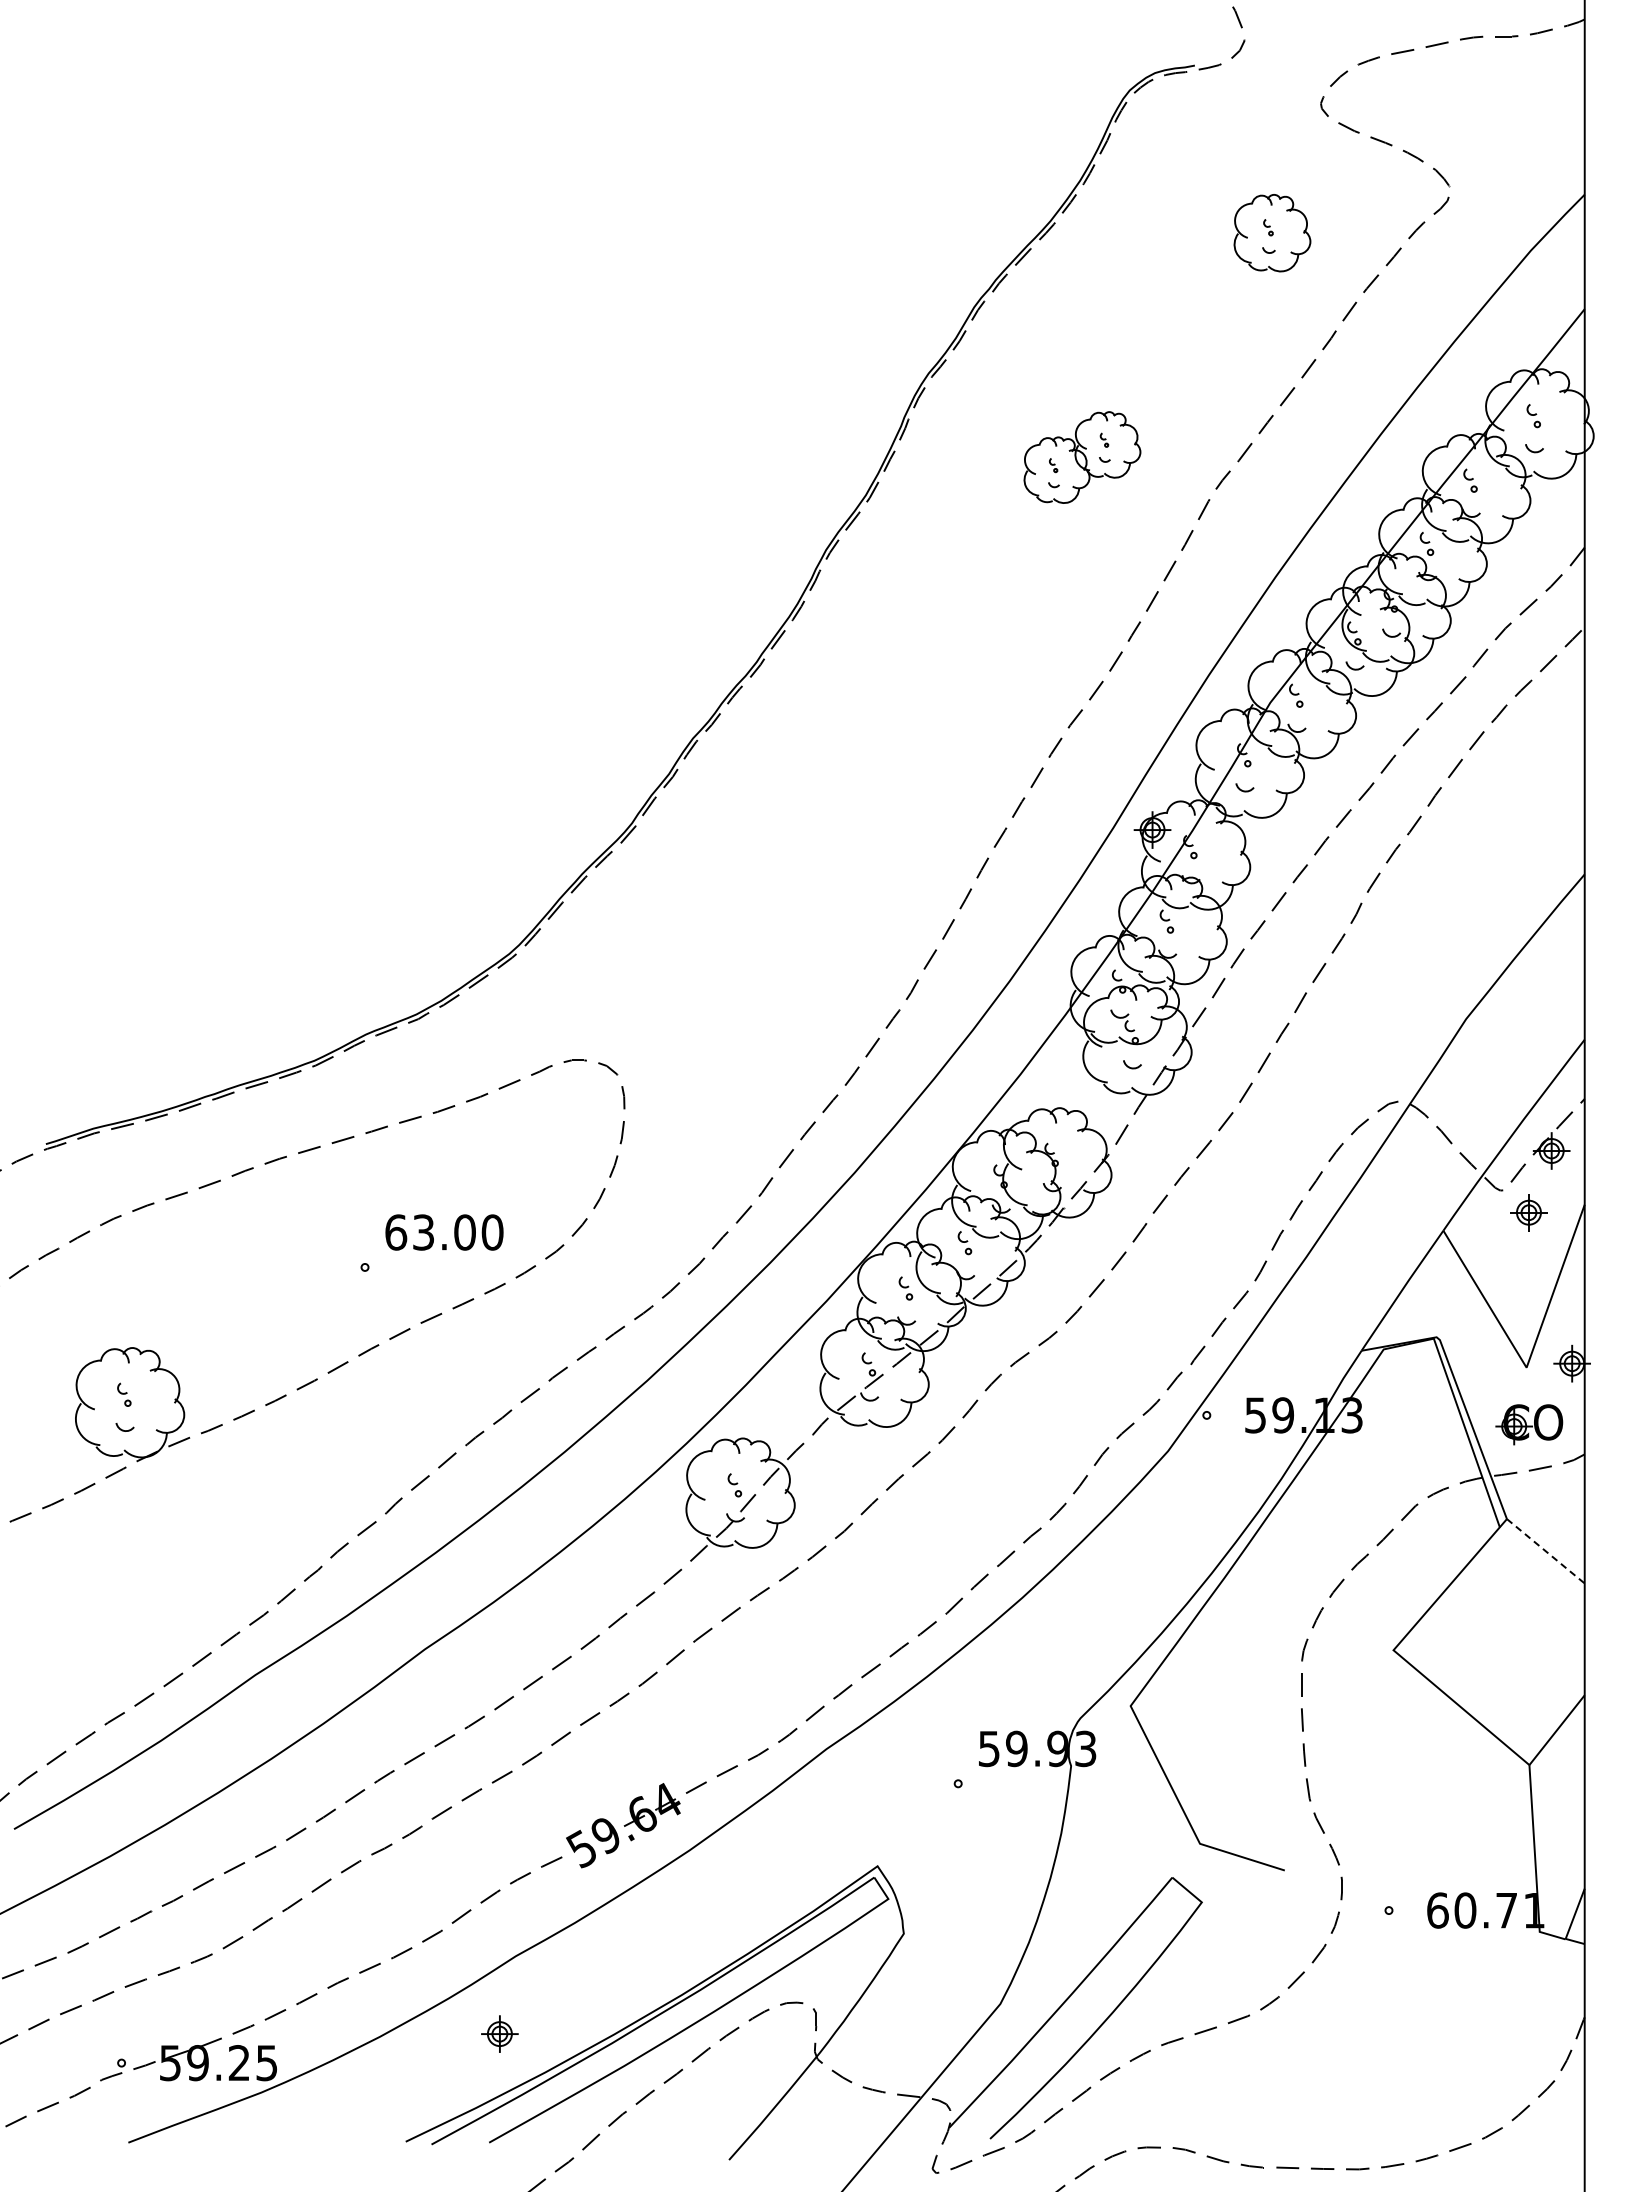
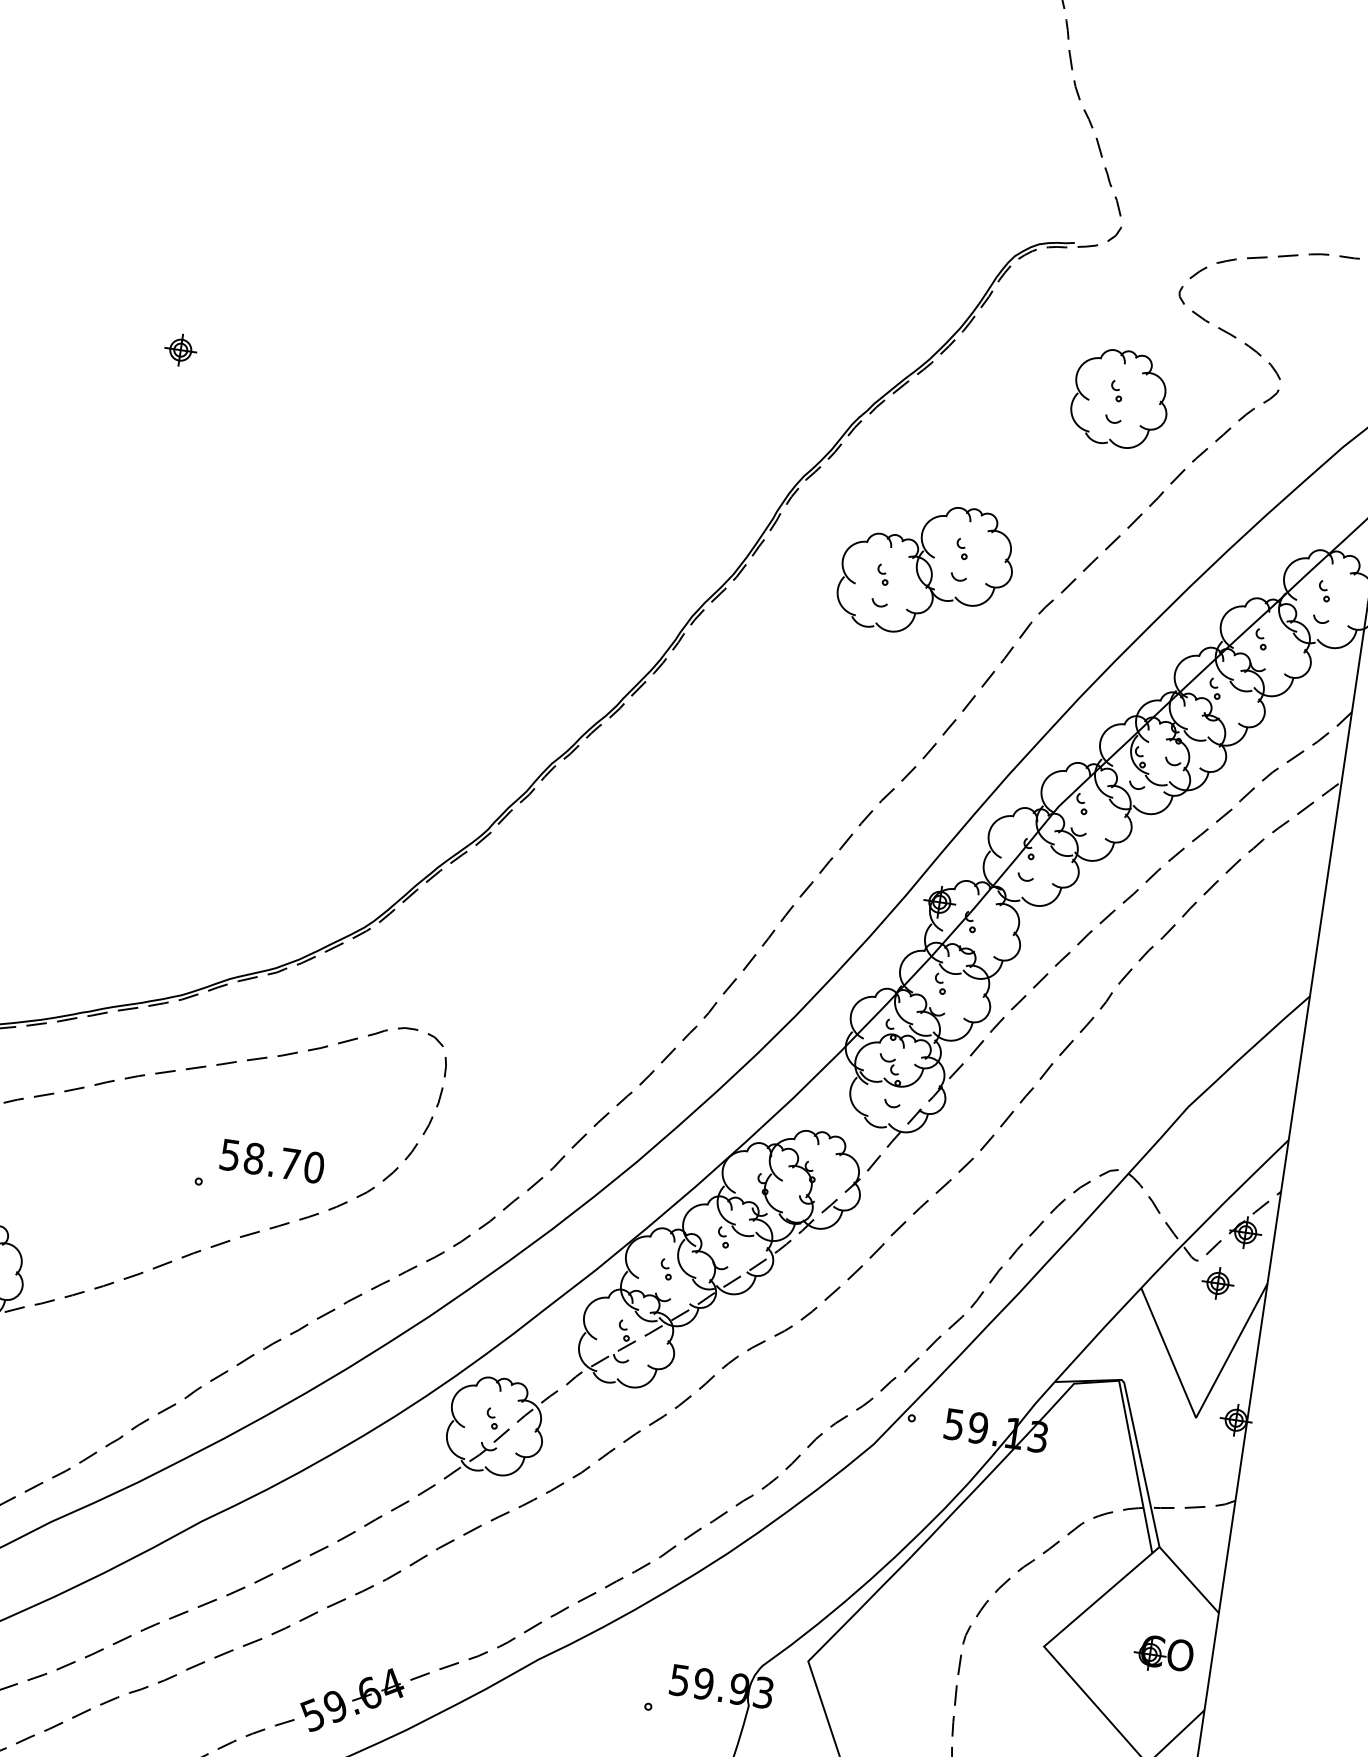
part: (1272, 232) -> (1120, 398), size x1.43
part: (206, 334) -> (180, 349), added
part: (1082, 457) -> (926, 569), size x1.67
text: (430, 1232) -> (260, 1159), 63.00 -> 58.70
part: (1529, 1424) -> (1163, 1654), moved
line: (1545, 1551) -> (1188, 1580), dashed -> solid

